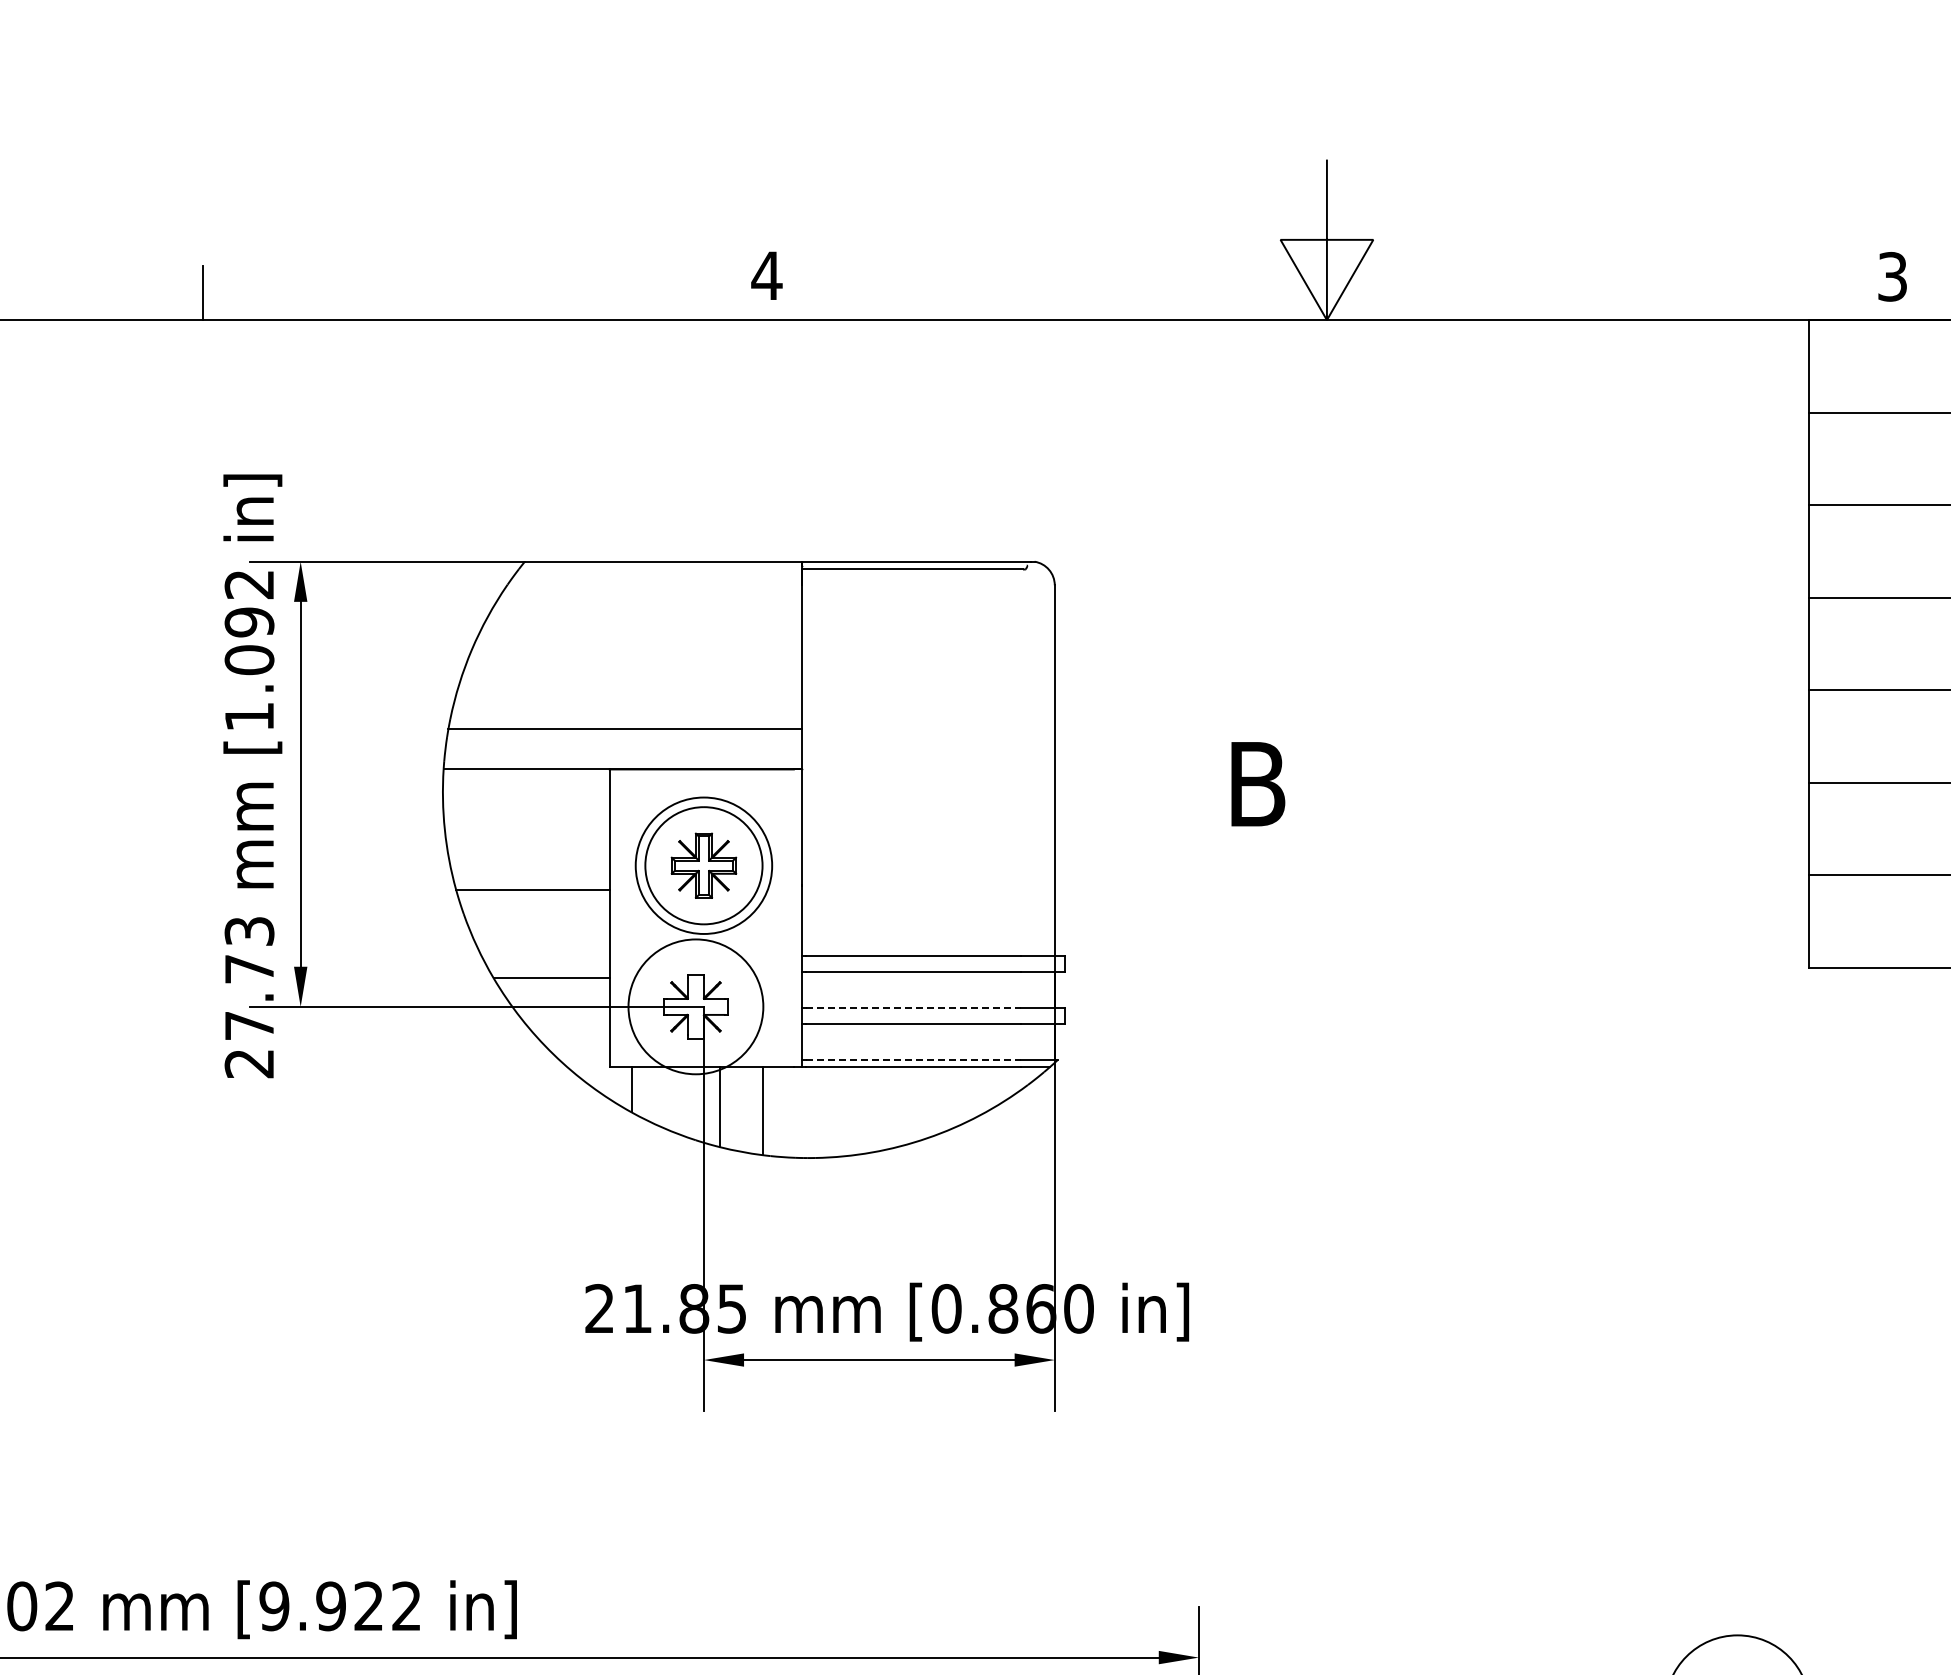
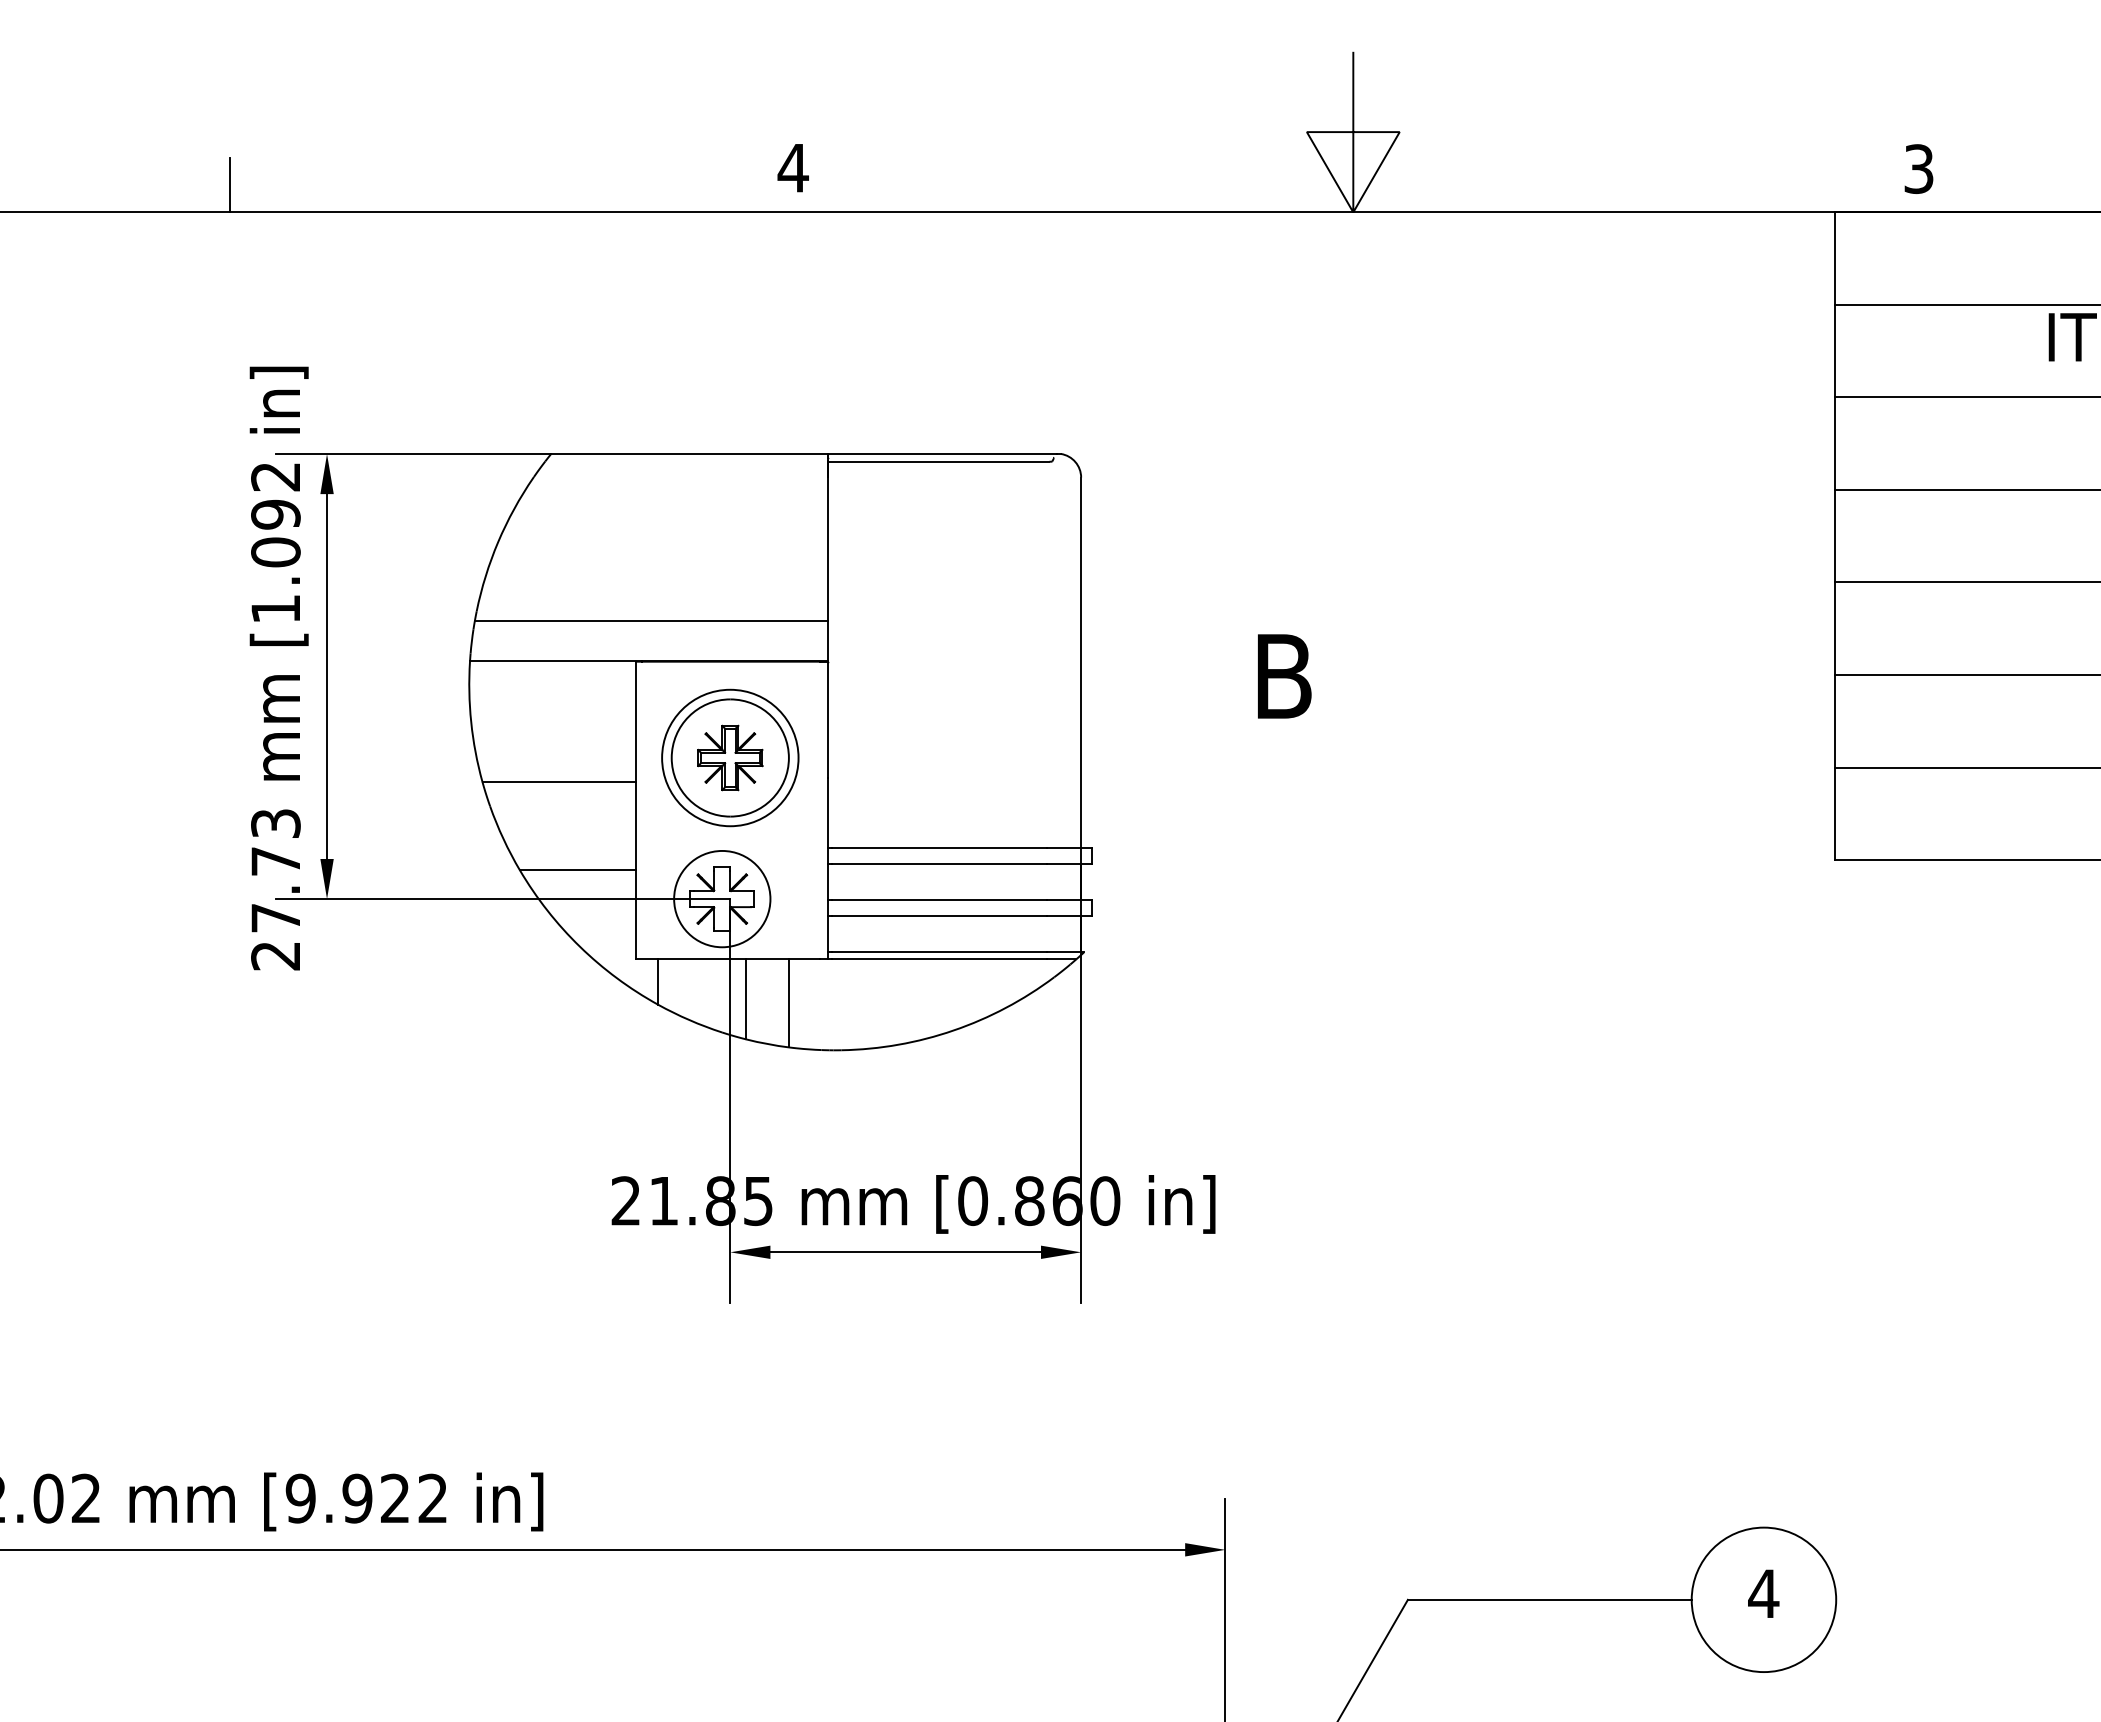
circle: (696, 1006) -> (722, 898), size x0.71
line: (913, 1008) -> (939, 900), dashed -> solid
line: (913, 1060) -> (939, 952), dashed -> solid

